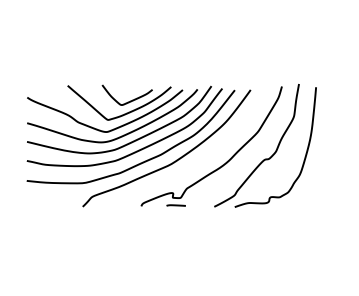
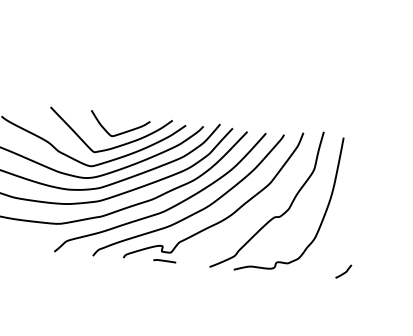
curve: (199, 160) -> (197, 210), added
curve: (326, 200) -> (342, 272), added

